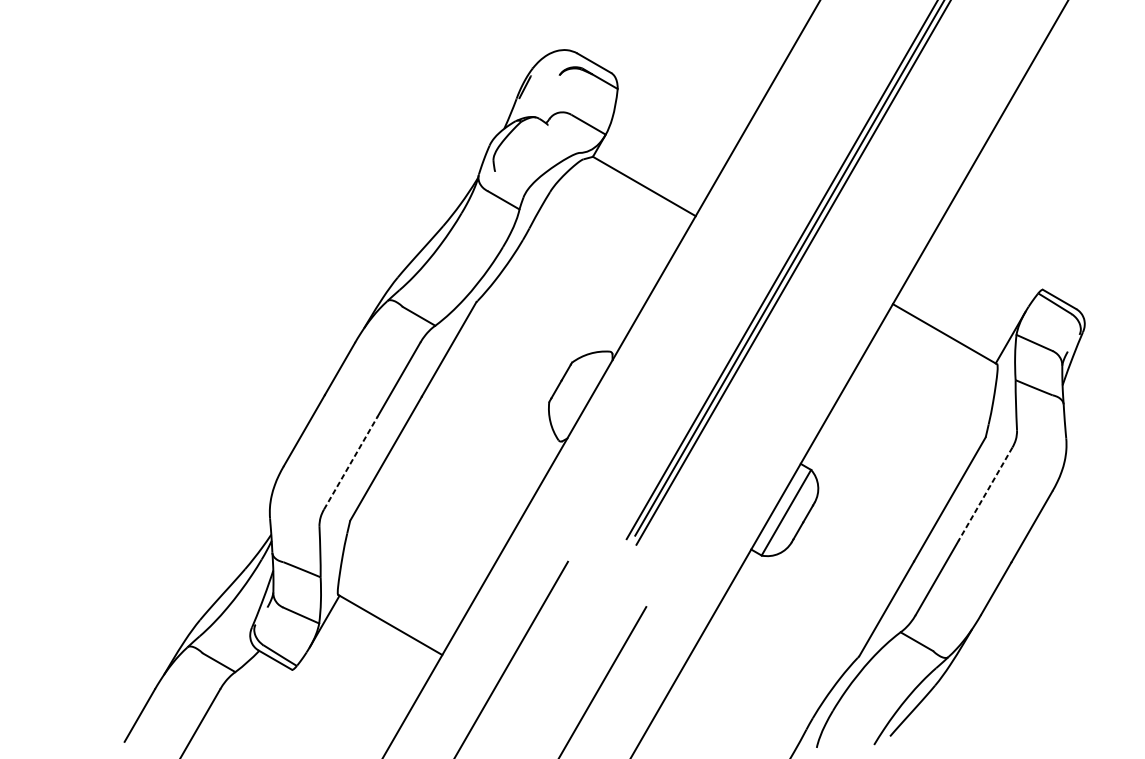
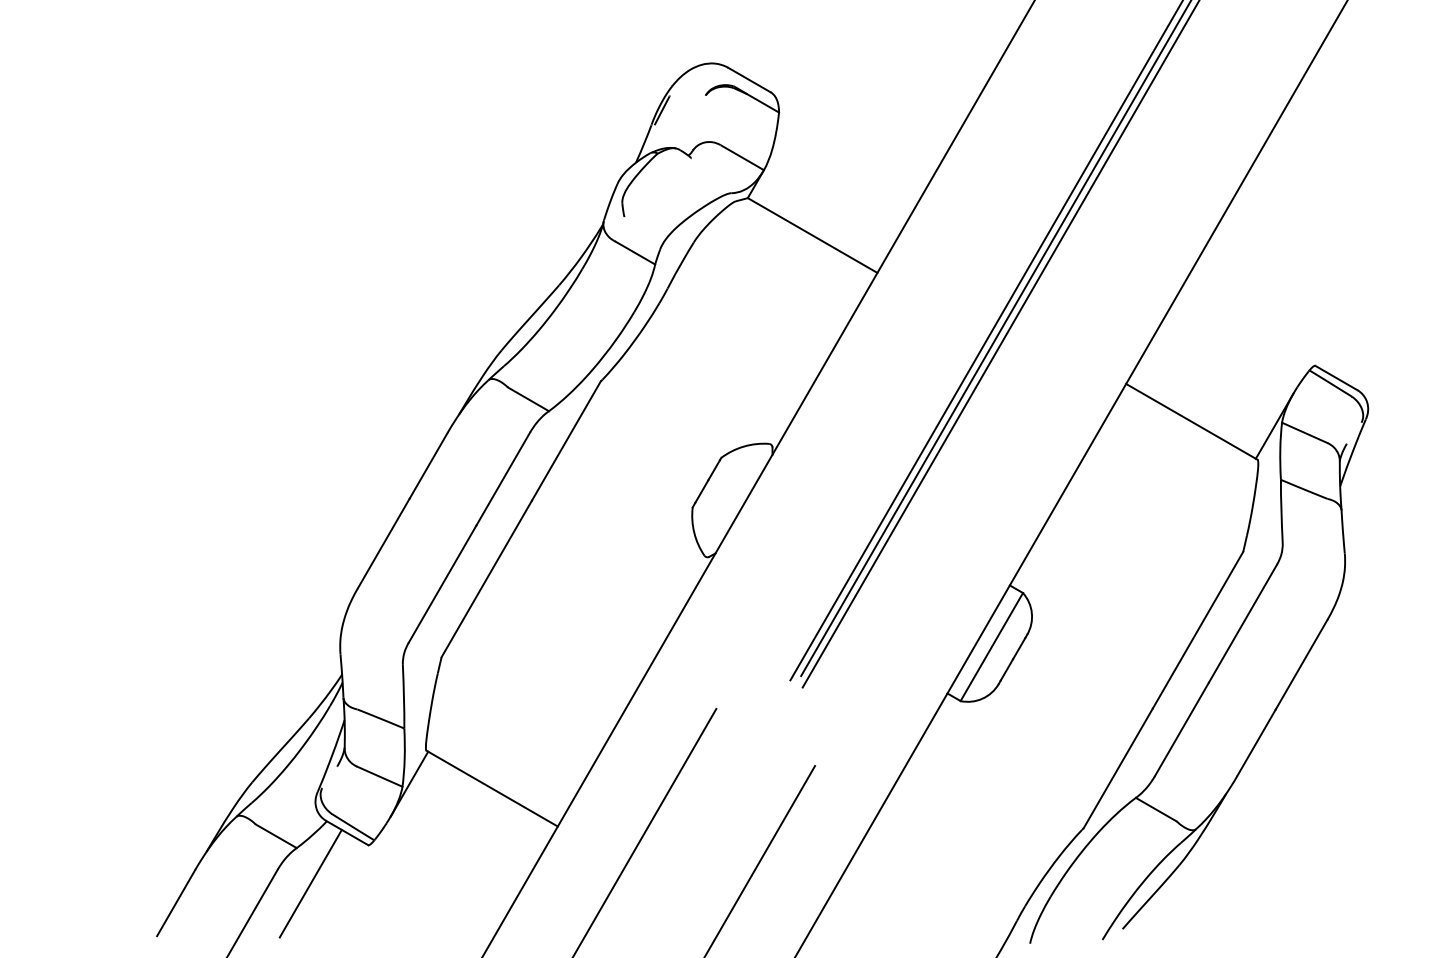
line: (350, 463) -> (442, 584), dashed -> solid
line: (985, 494) -> (1242, 623), dashed -> solid
line: (246, 700) -> (310, 883), added

